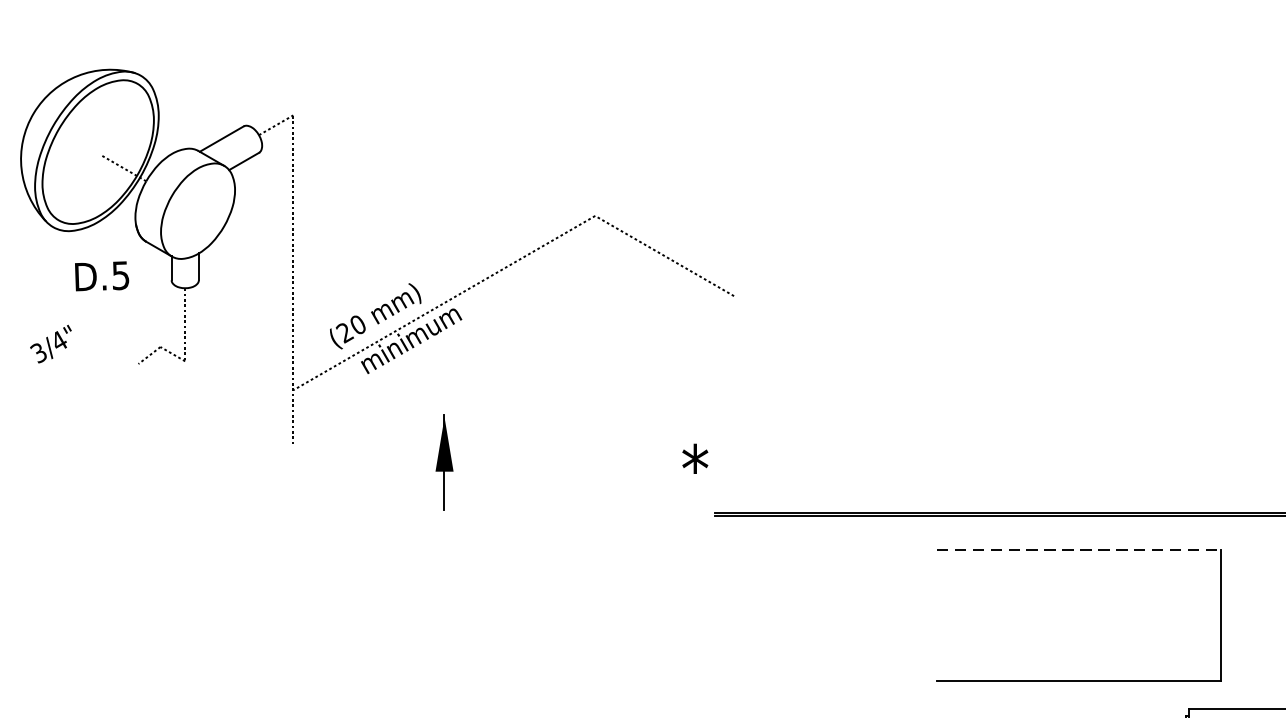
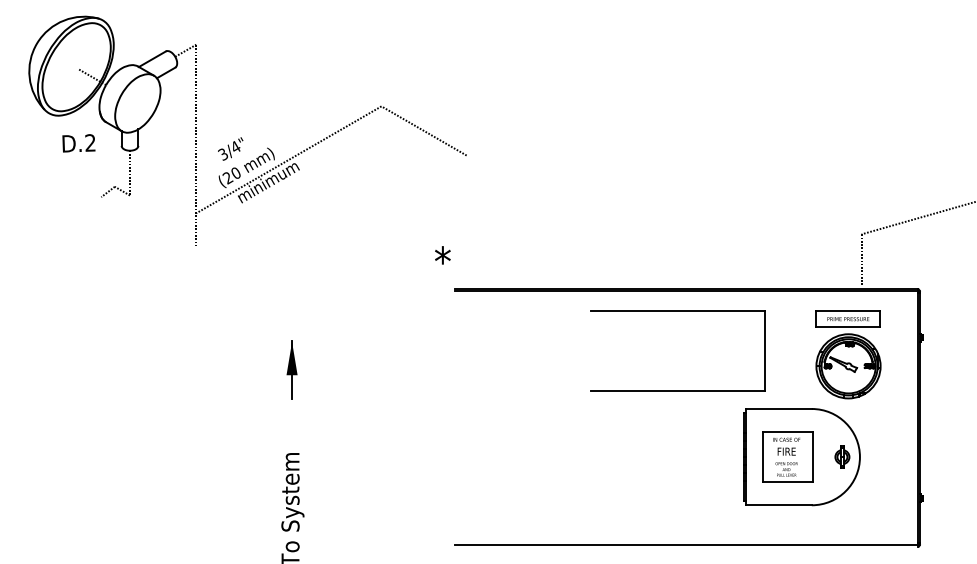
text: (120, 274) -> (90, 142), D.5 -> D.2
text: (50, 343) -> (230, 148), moved
part: (443, 462) -> (291, 369), moved
line: (1079, 550) -> (678, 311), dashed -> solid

